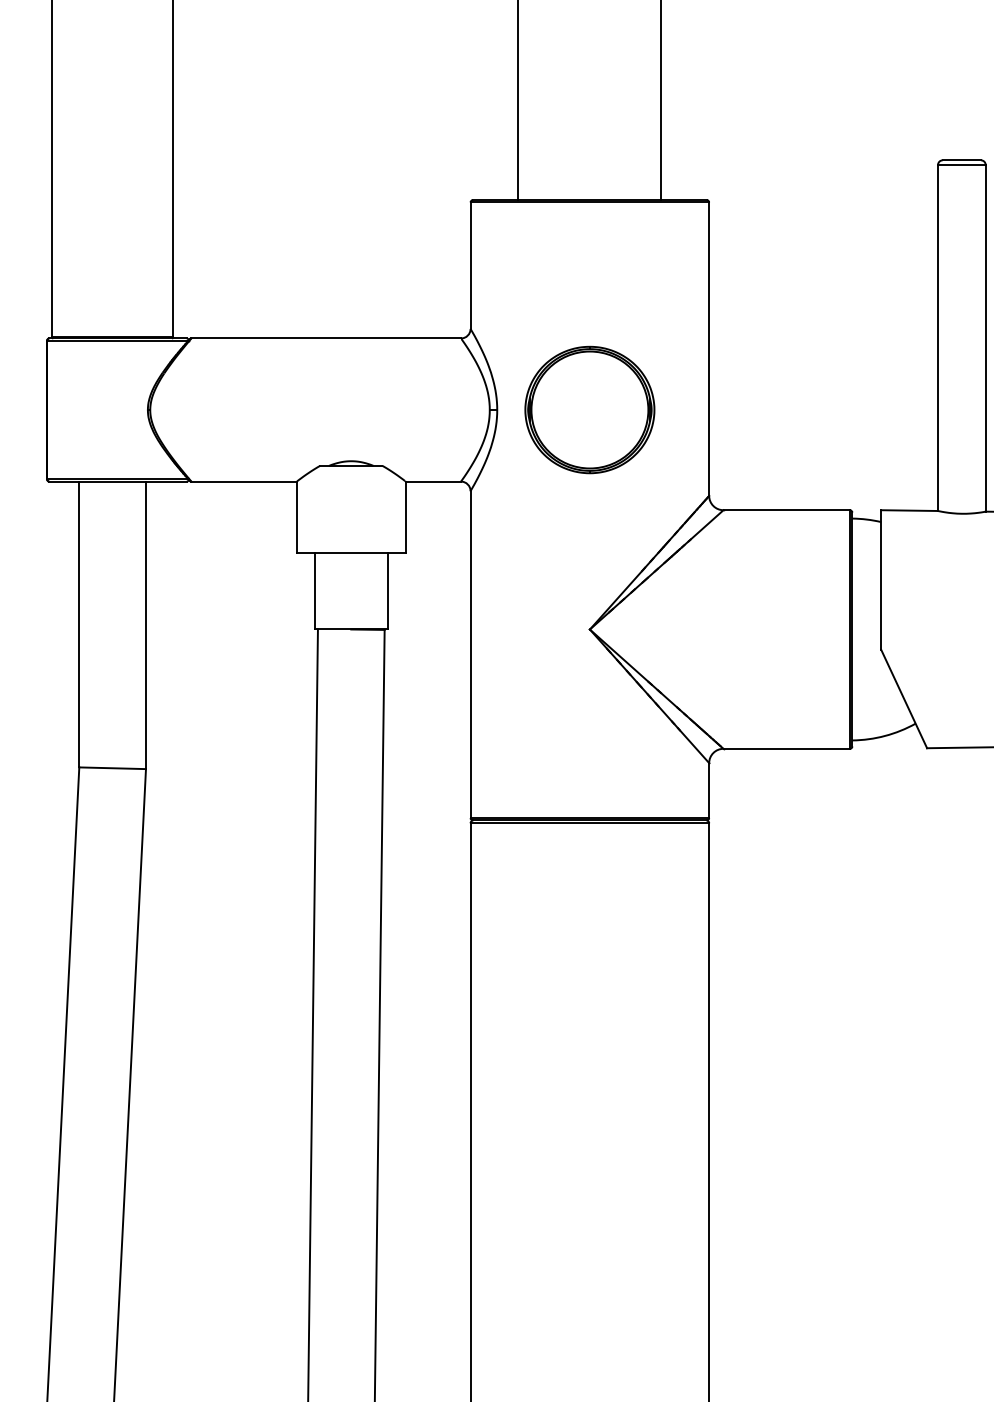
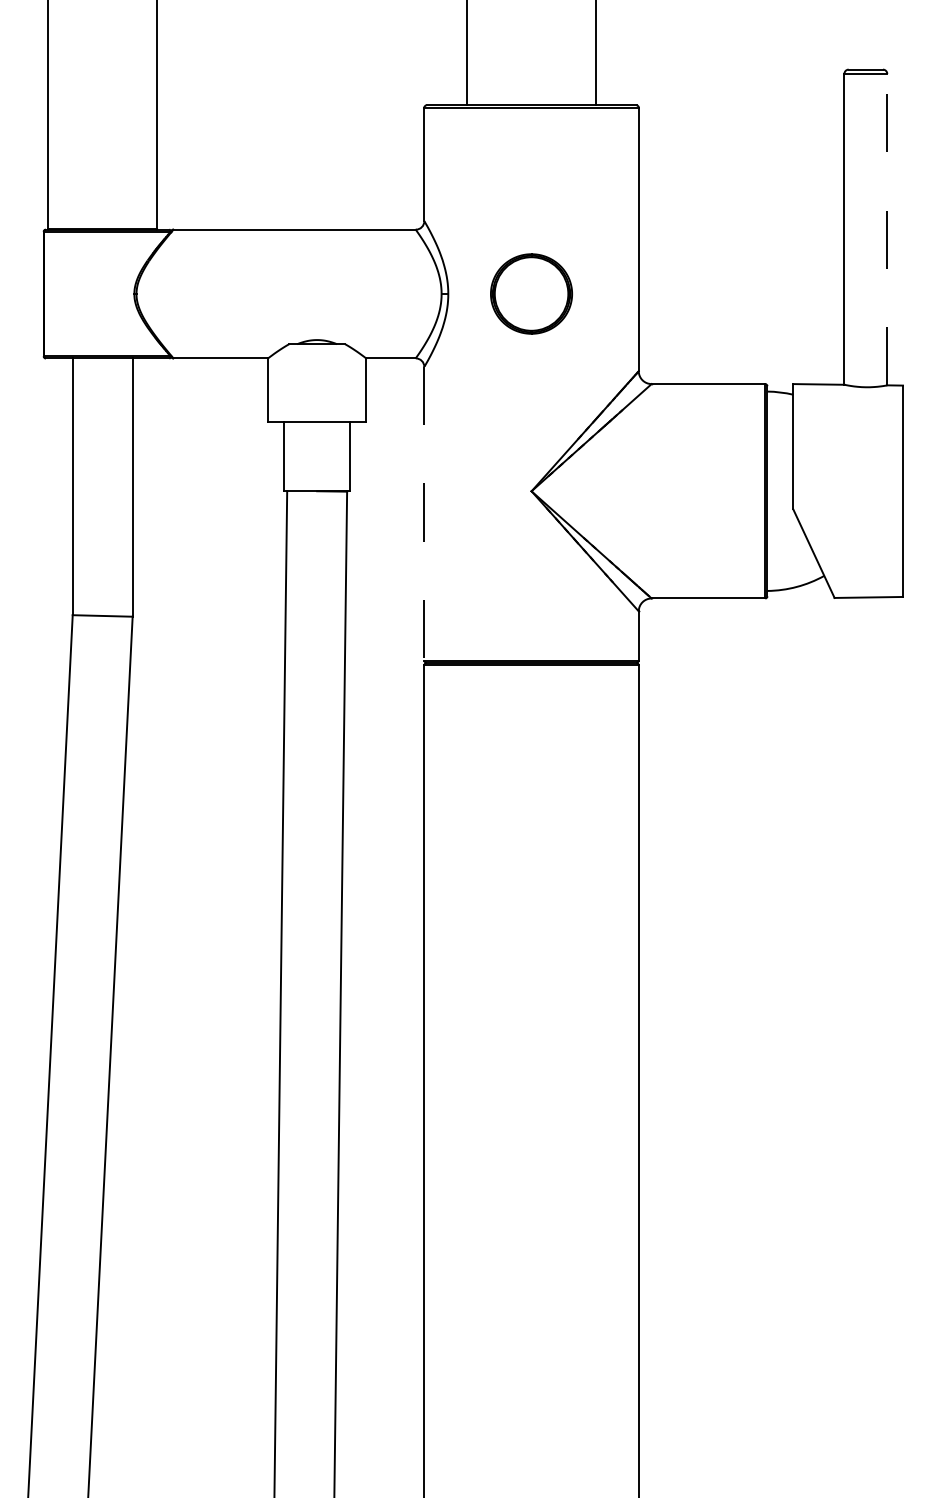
line: (985, 338) -> (887, 229), solid -> dashed
part: (589, 409) -> (531, 293), size x0.7
line: (470, 654) -> (424, 513), solid -> dashed

